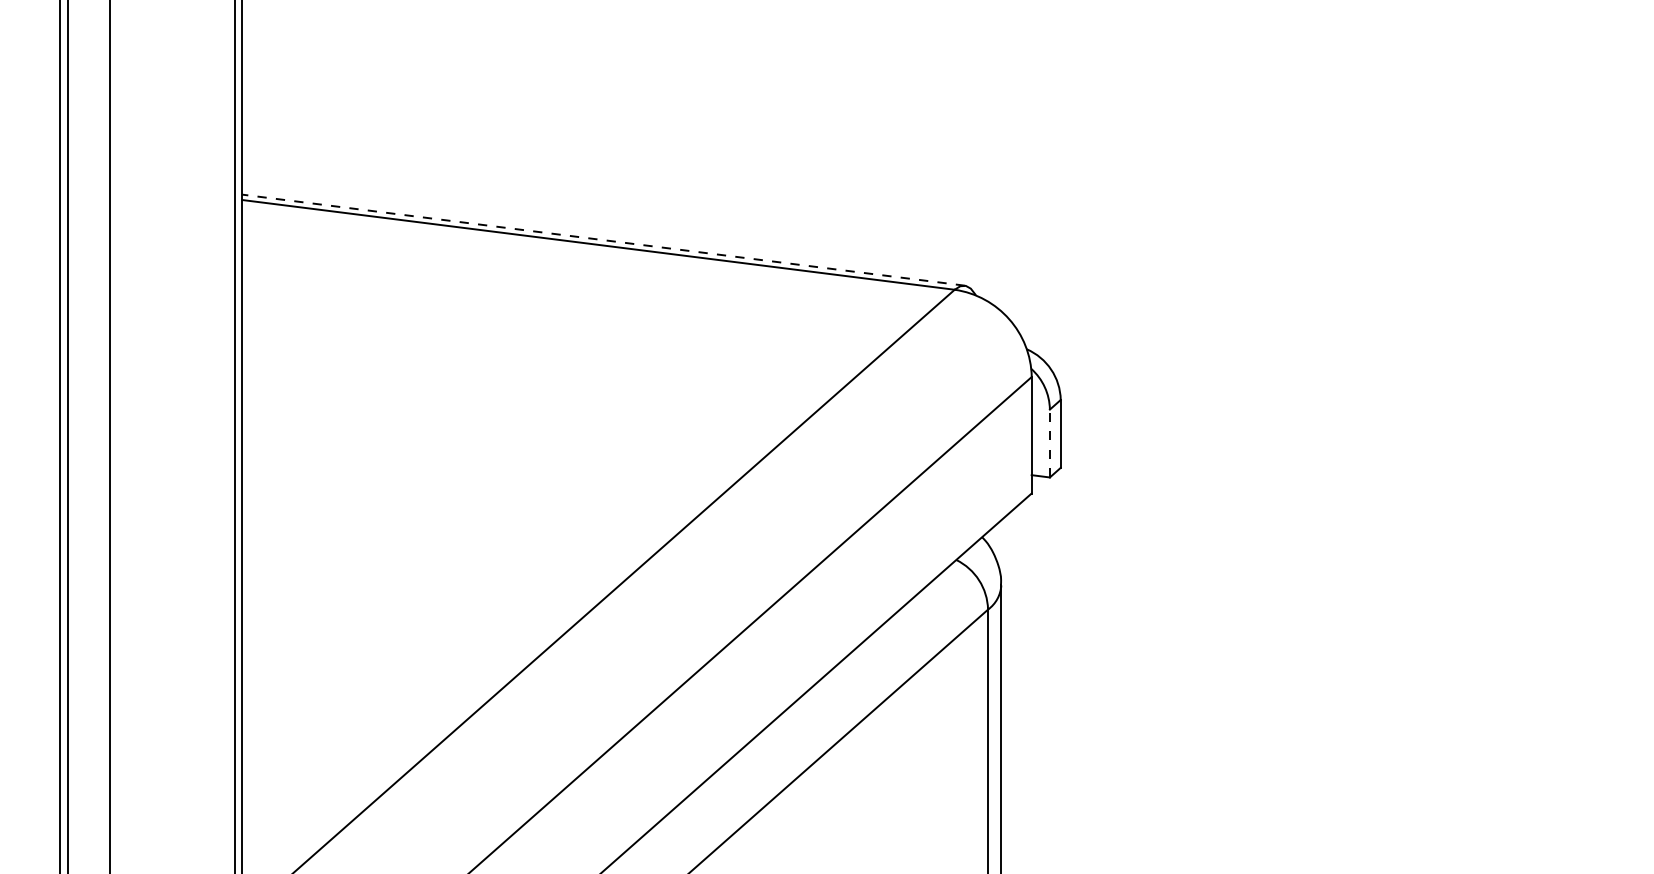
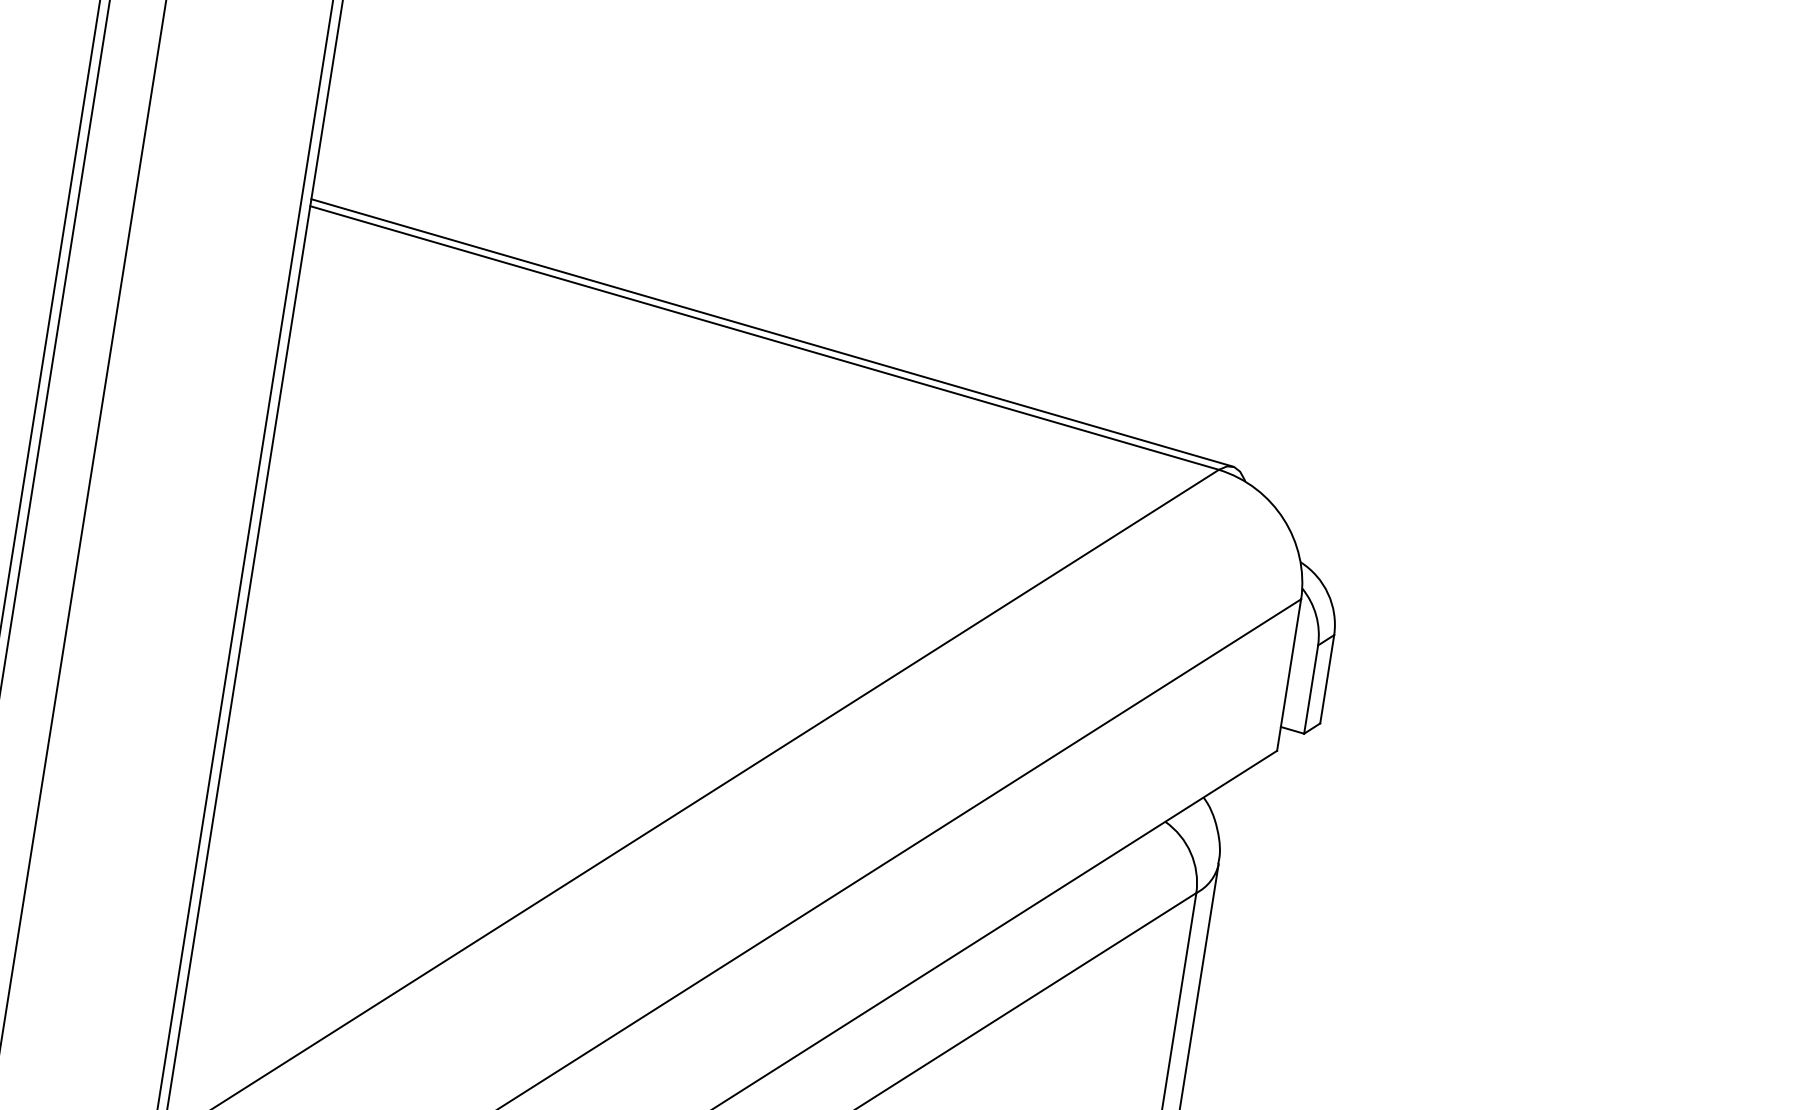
line: (603, 240) -> (772, 333), dashed -> solid
line: (1049, 443) -> (1310, 689), dashed -> solid

